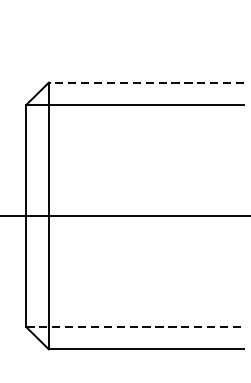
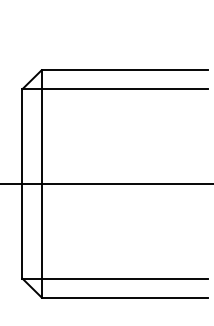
line: (146, 82) -> (124, 70), dashed -> solid
line: (135, 327) -> (115, 278), dashed -> solid

